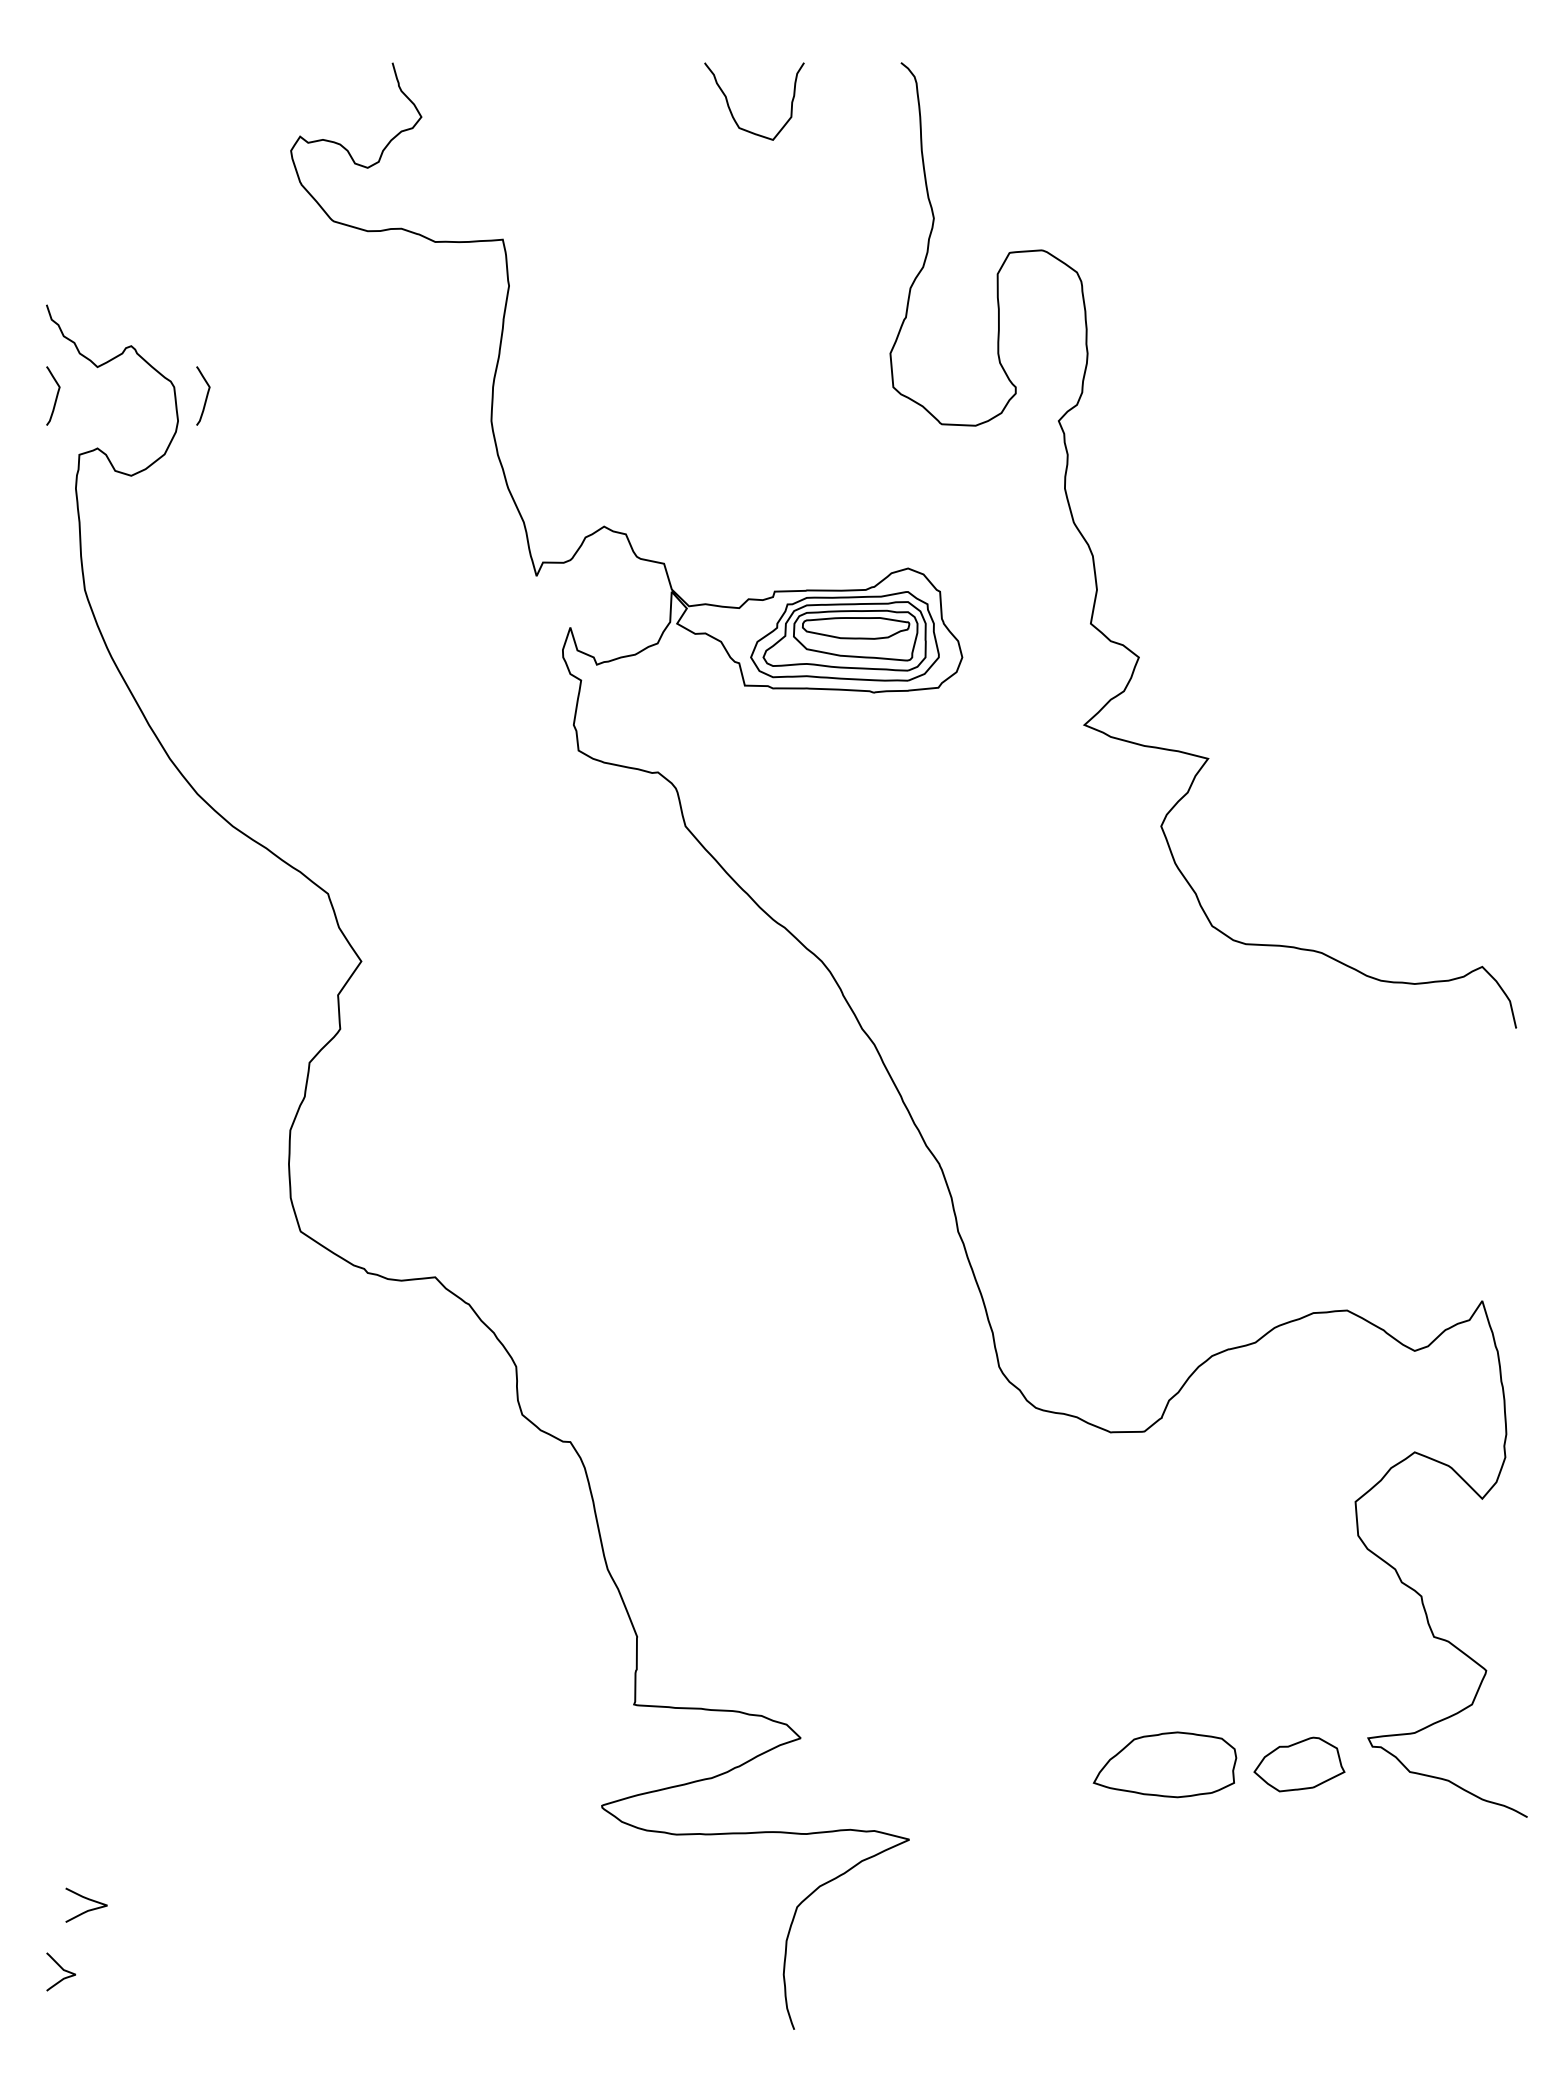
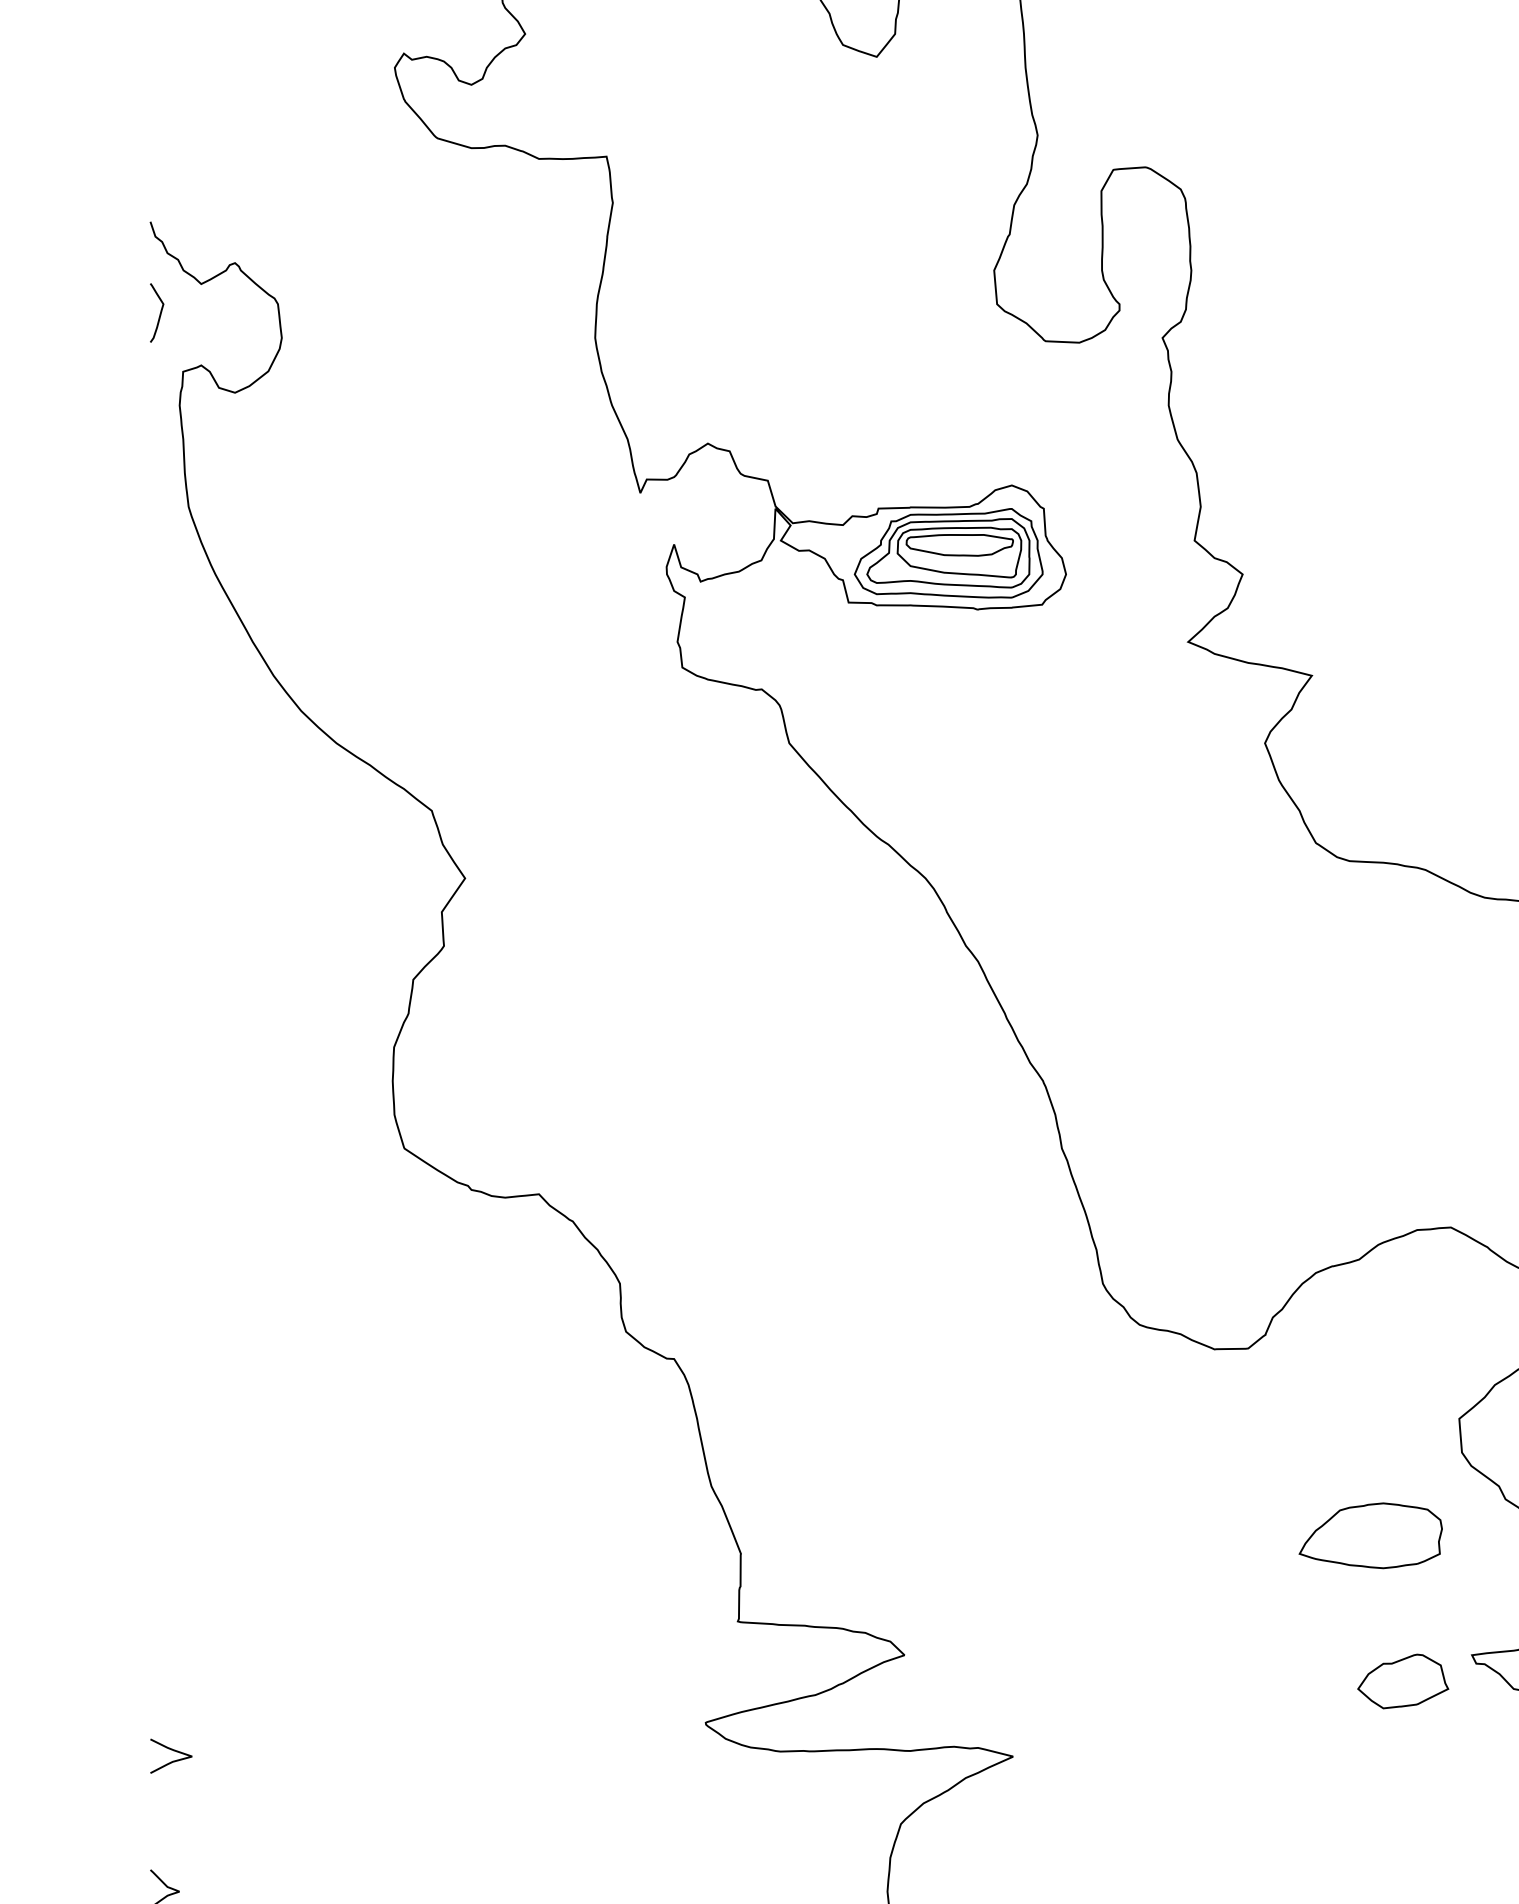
curve: (205, 397) -> (309, 314), removed
part: (1164, 1764) -> (1370, 1535), moved
curve: (88, 1900) -> (173, 1751), moved

